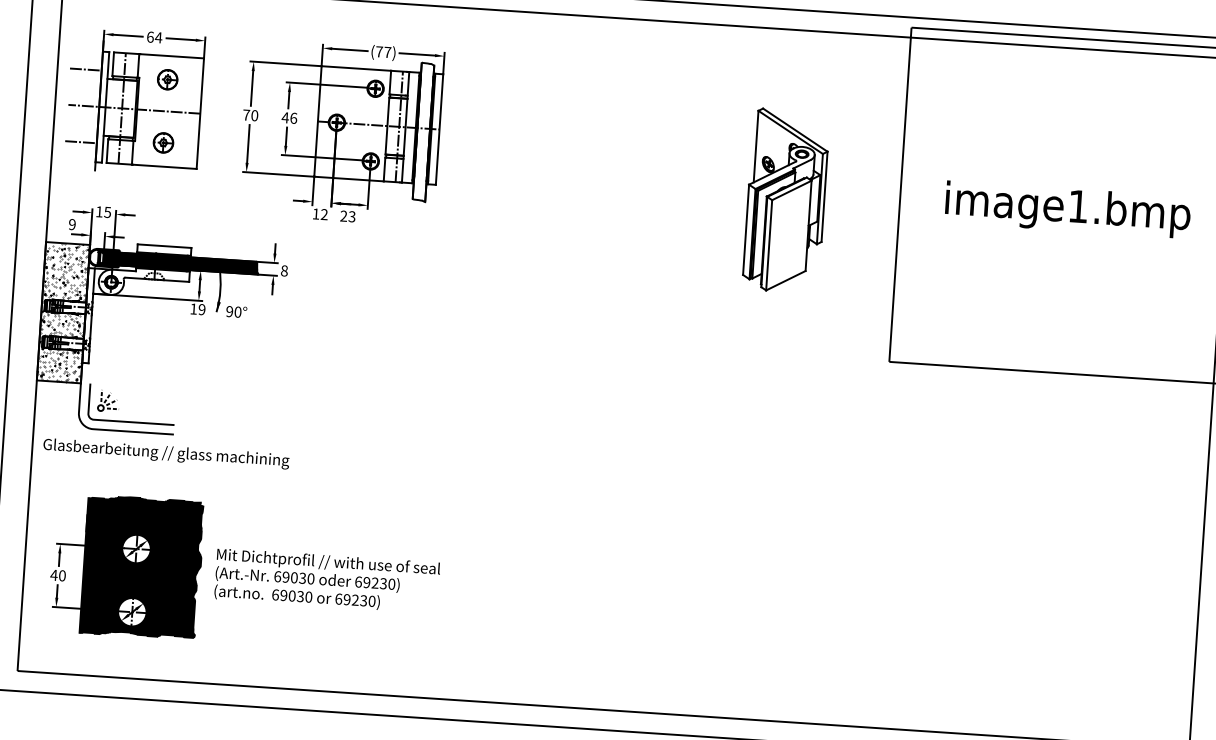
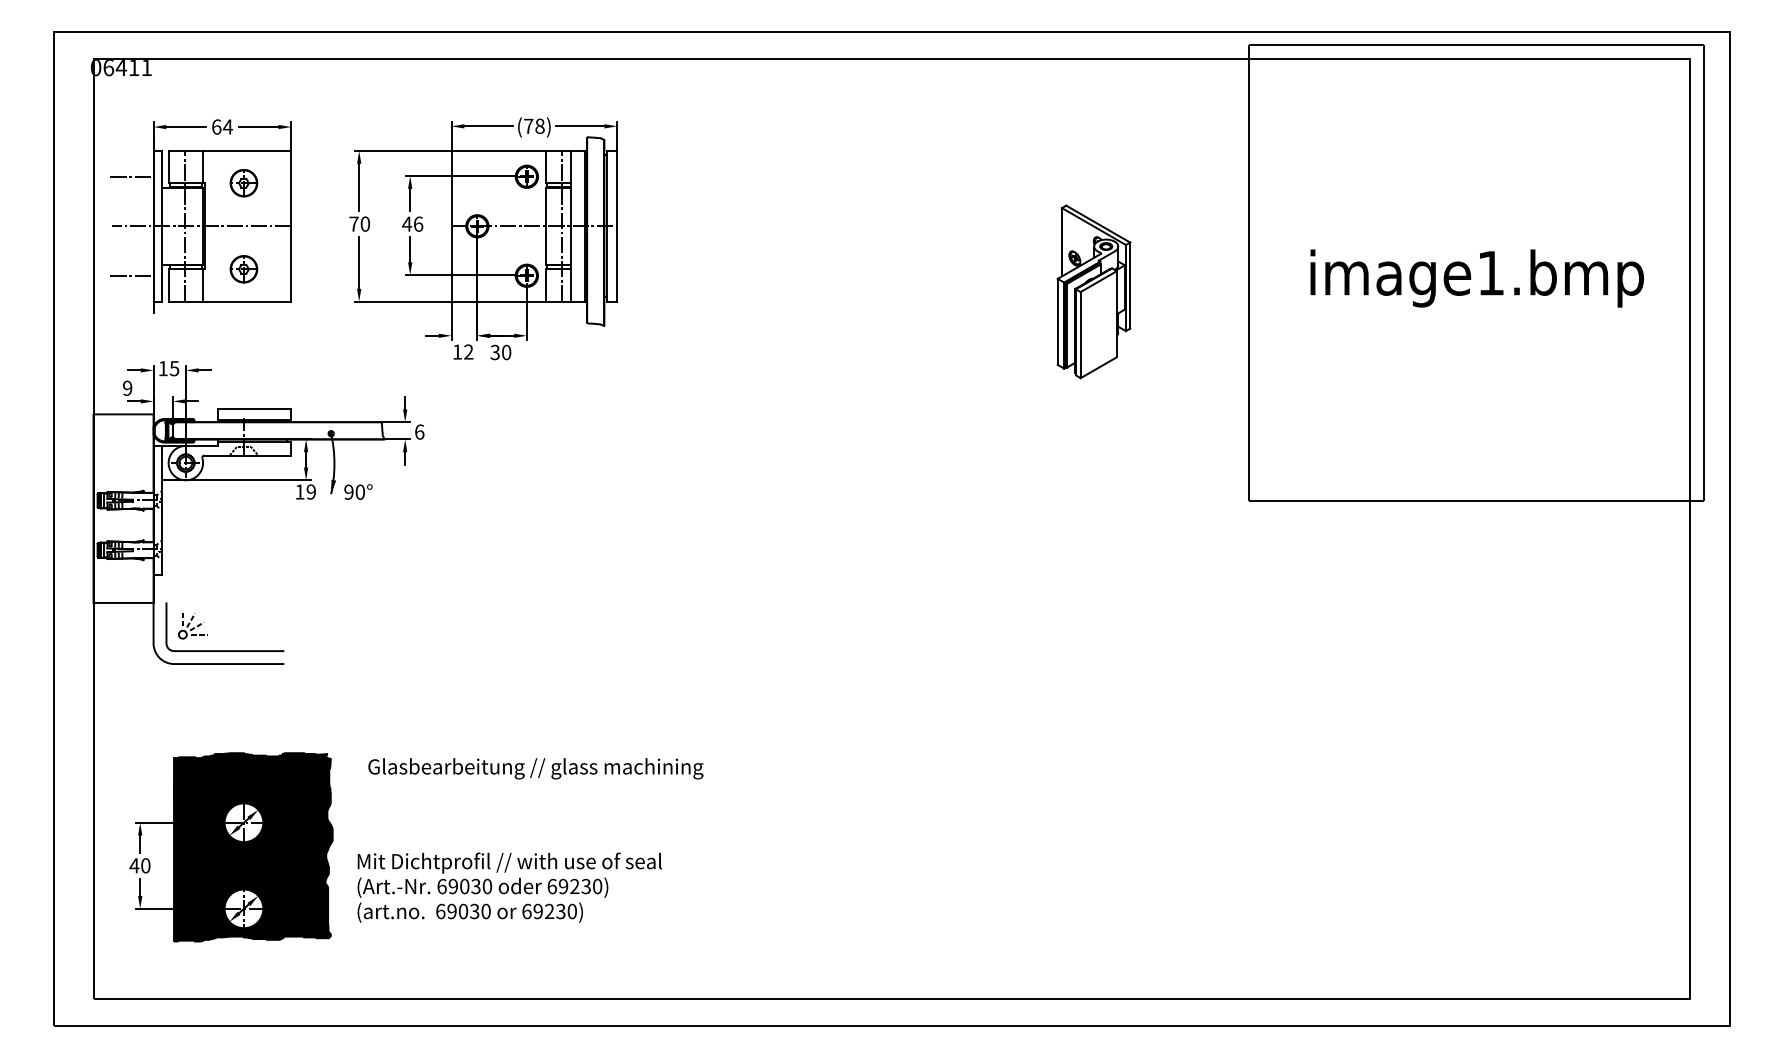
text: (387, 51) -> (539, 125), (77) -> (78)
part: (785, 200) -> (1093, 291), size x0.7
text: (347, 216) -> (500, 352), 23 -> 30
fill: (180, 262) -> (278, 430), removed
text: (284, 270) -> (419, 431), 8 -> 6
hatch: (63, 312) -> (123, 508), removed
text: (166, 453) -> (535, 768), moved
text: (327, 580) -> (509, 887), moved

